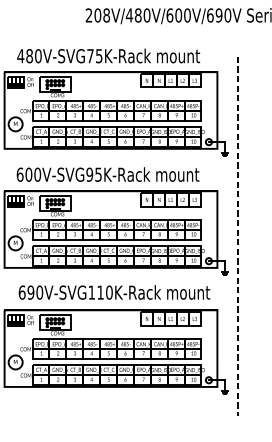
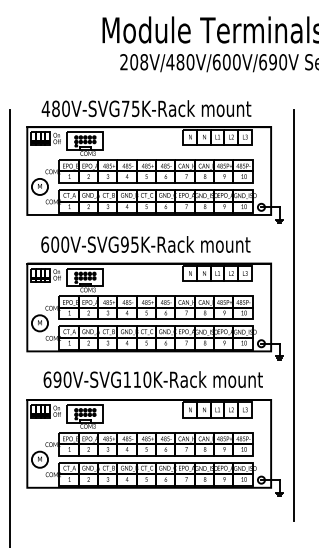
line: (237, 236) -> (294, 315), dashed -> solid

